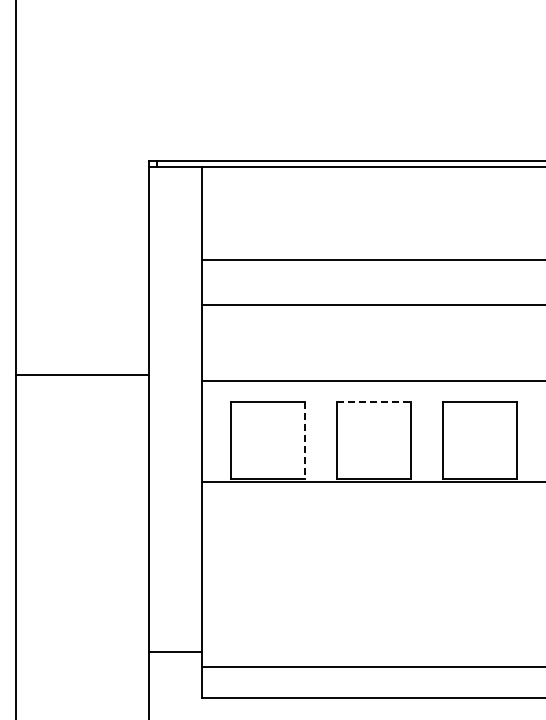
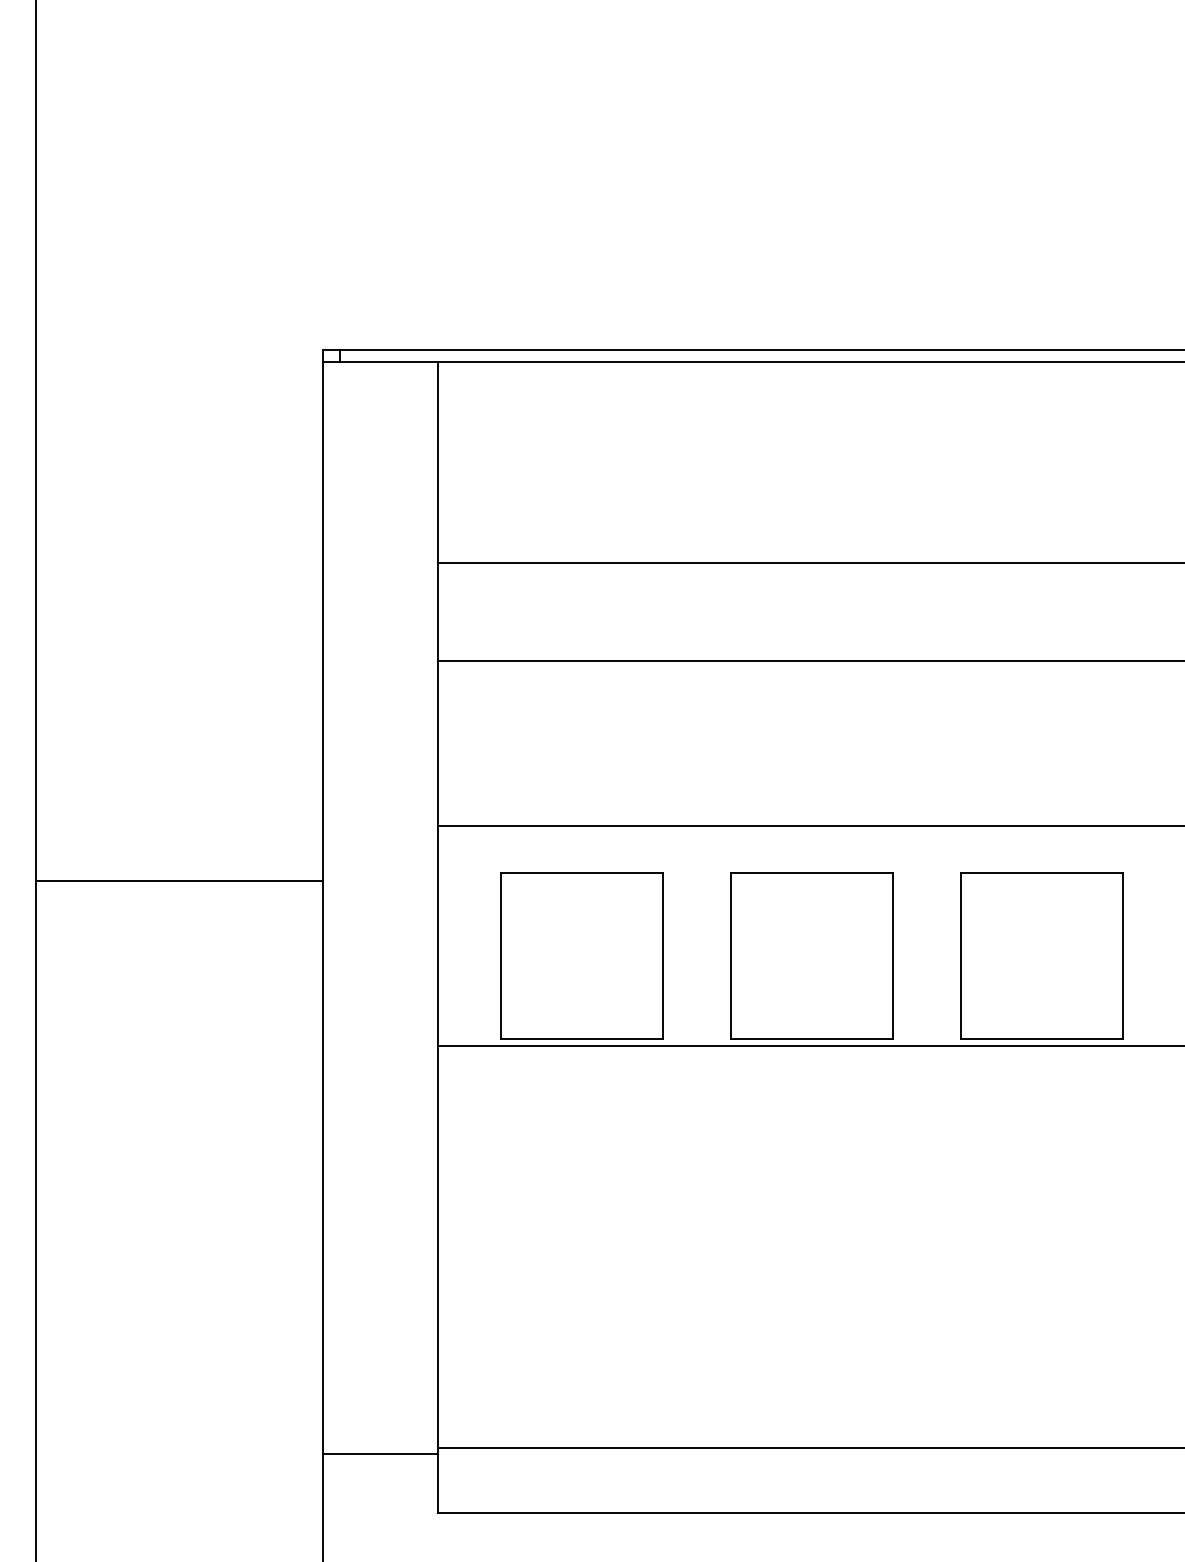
line: (82, 375) -> (179, 881), moved
line: (374, 402) -> (812, 873), dashed -> solid
line: (305, 441) -> (663, 957), dashed -> solid
line: (174, 651) -> (378, 1452), moved

